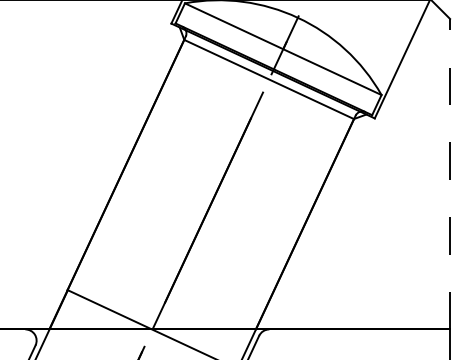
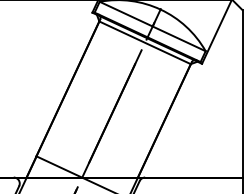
line: (449, 173) -> (242, 93), dashed -> solid

